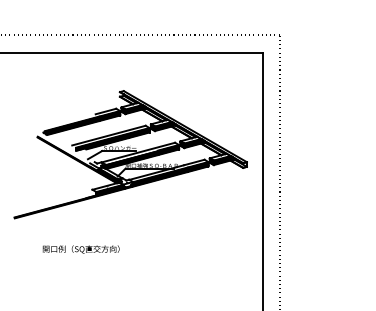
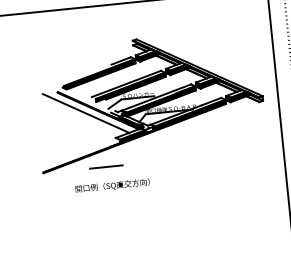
line: (64, 161) -> (86, 113), added
line: (79, 218) -> (106, 167), added
text: (80, 249) -> (111, 185), moved

